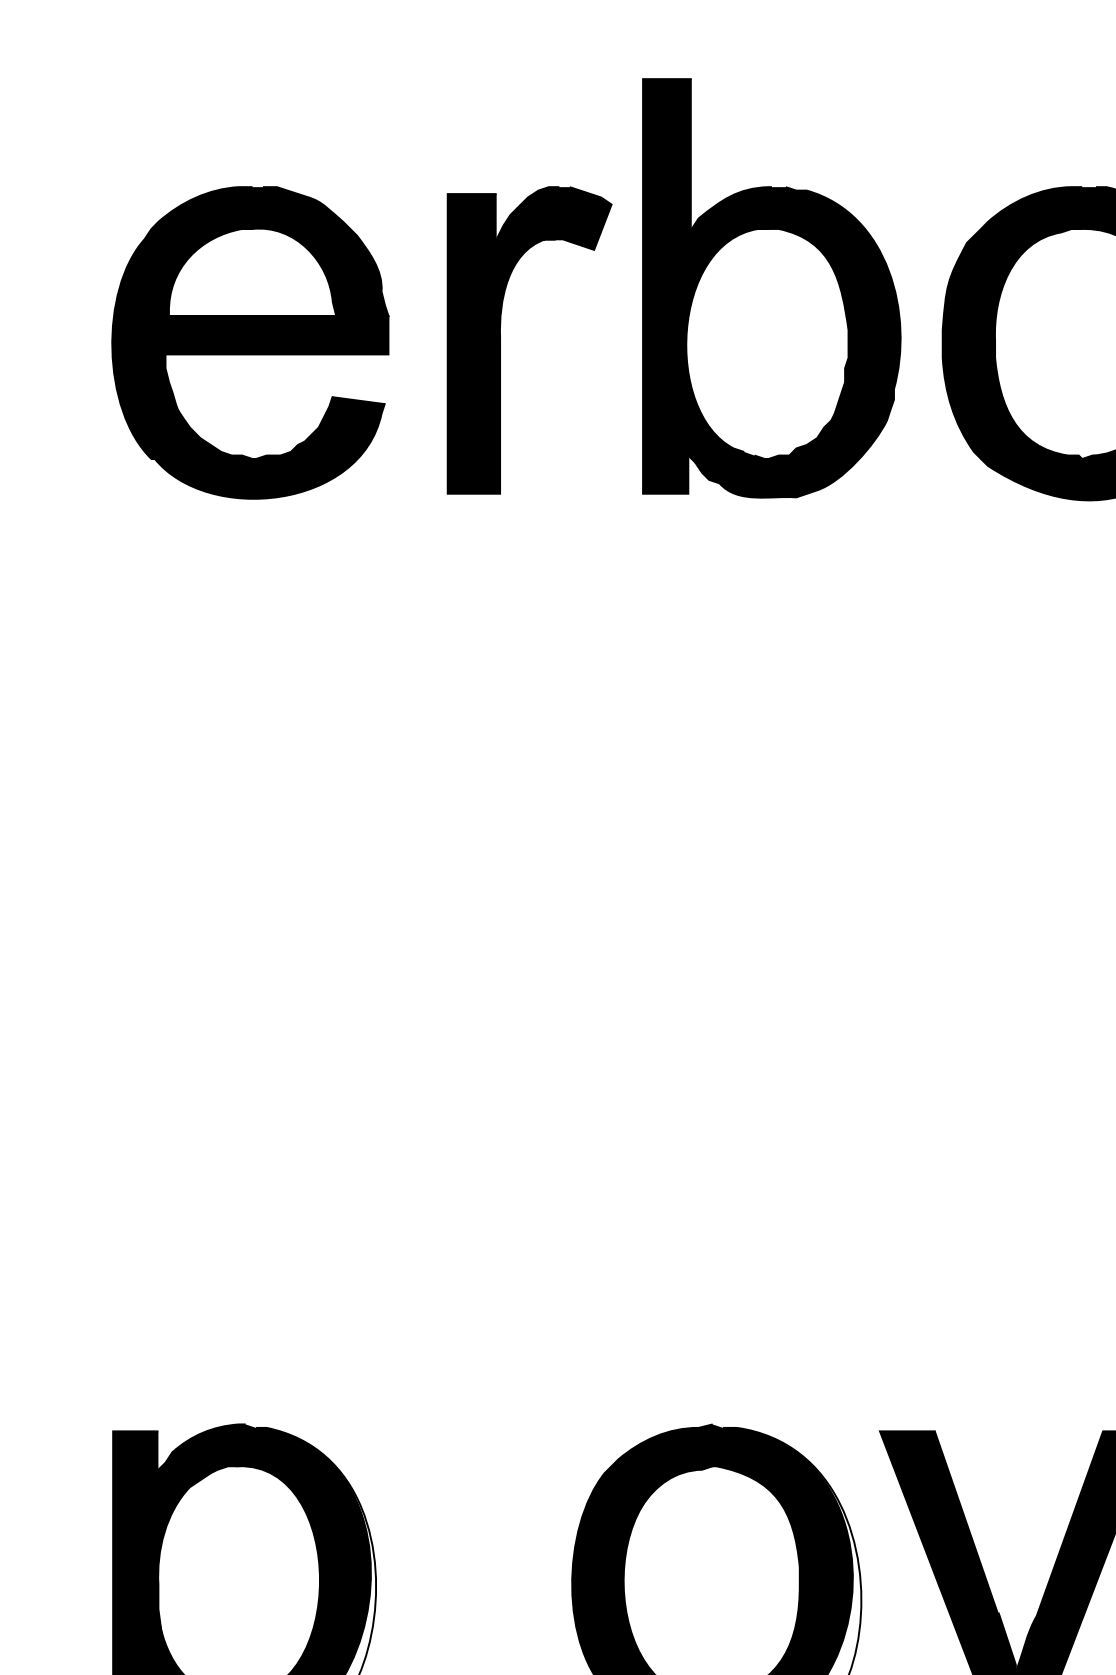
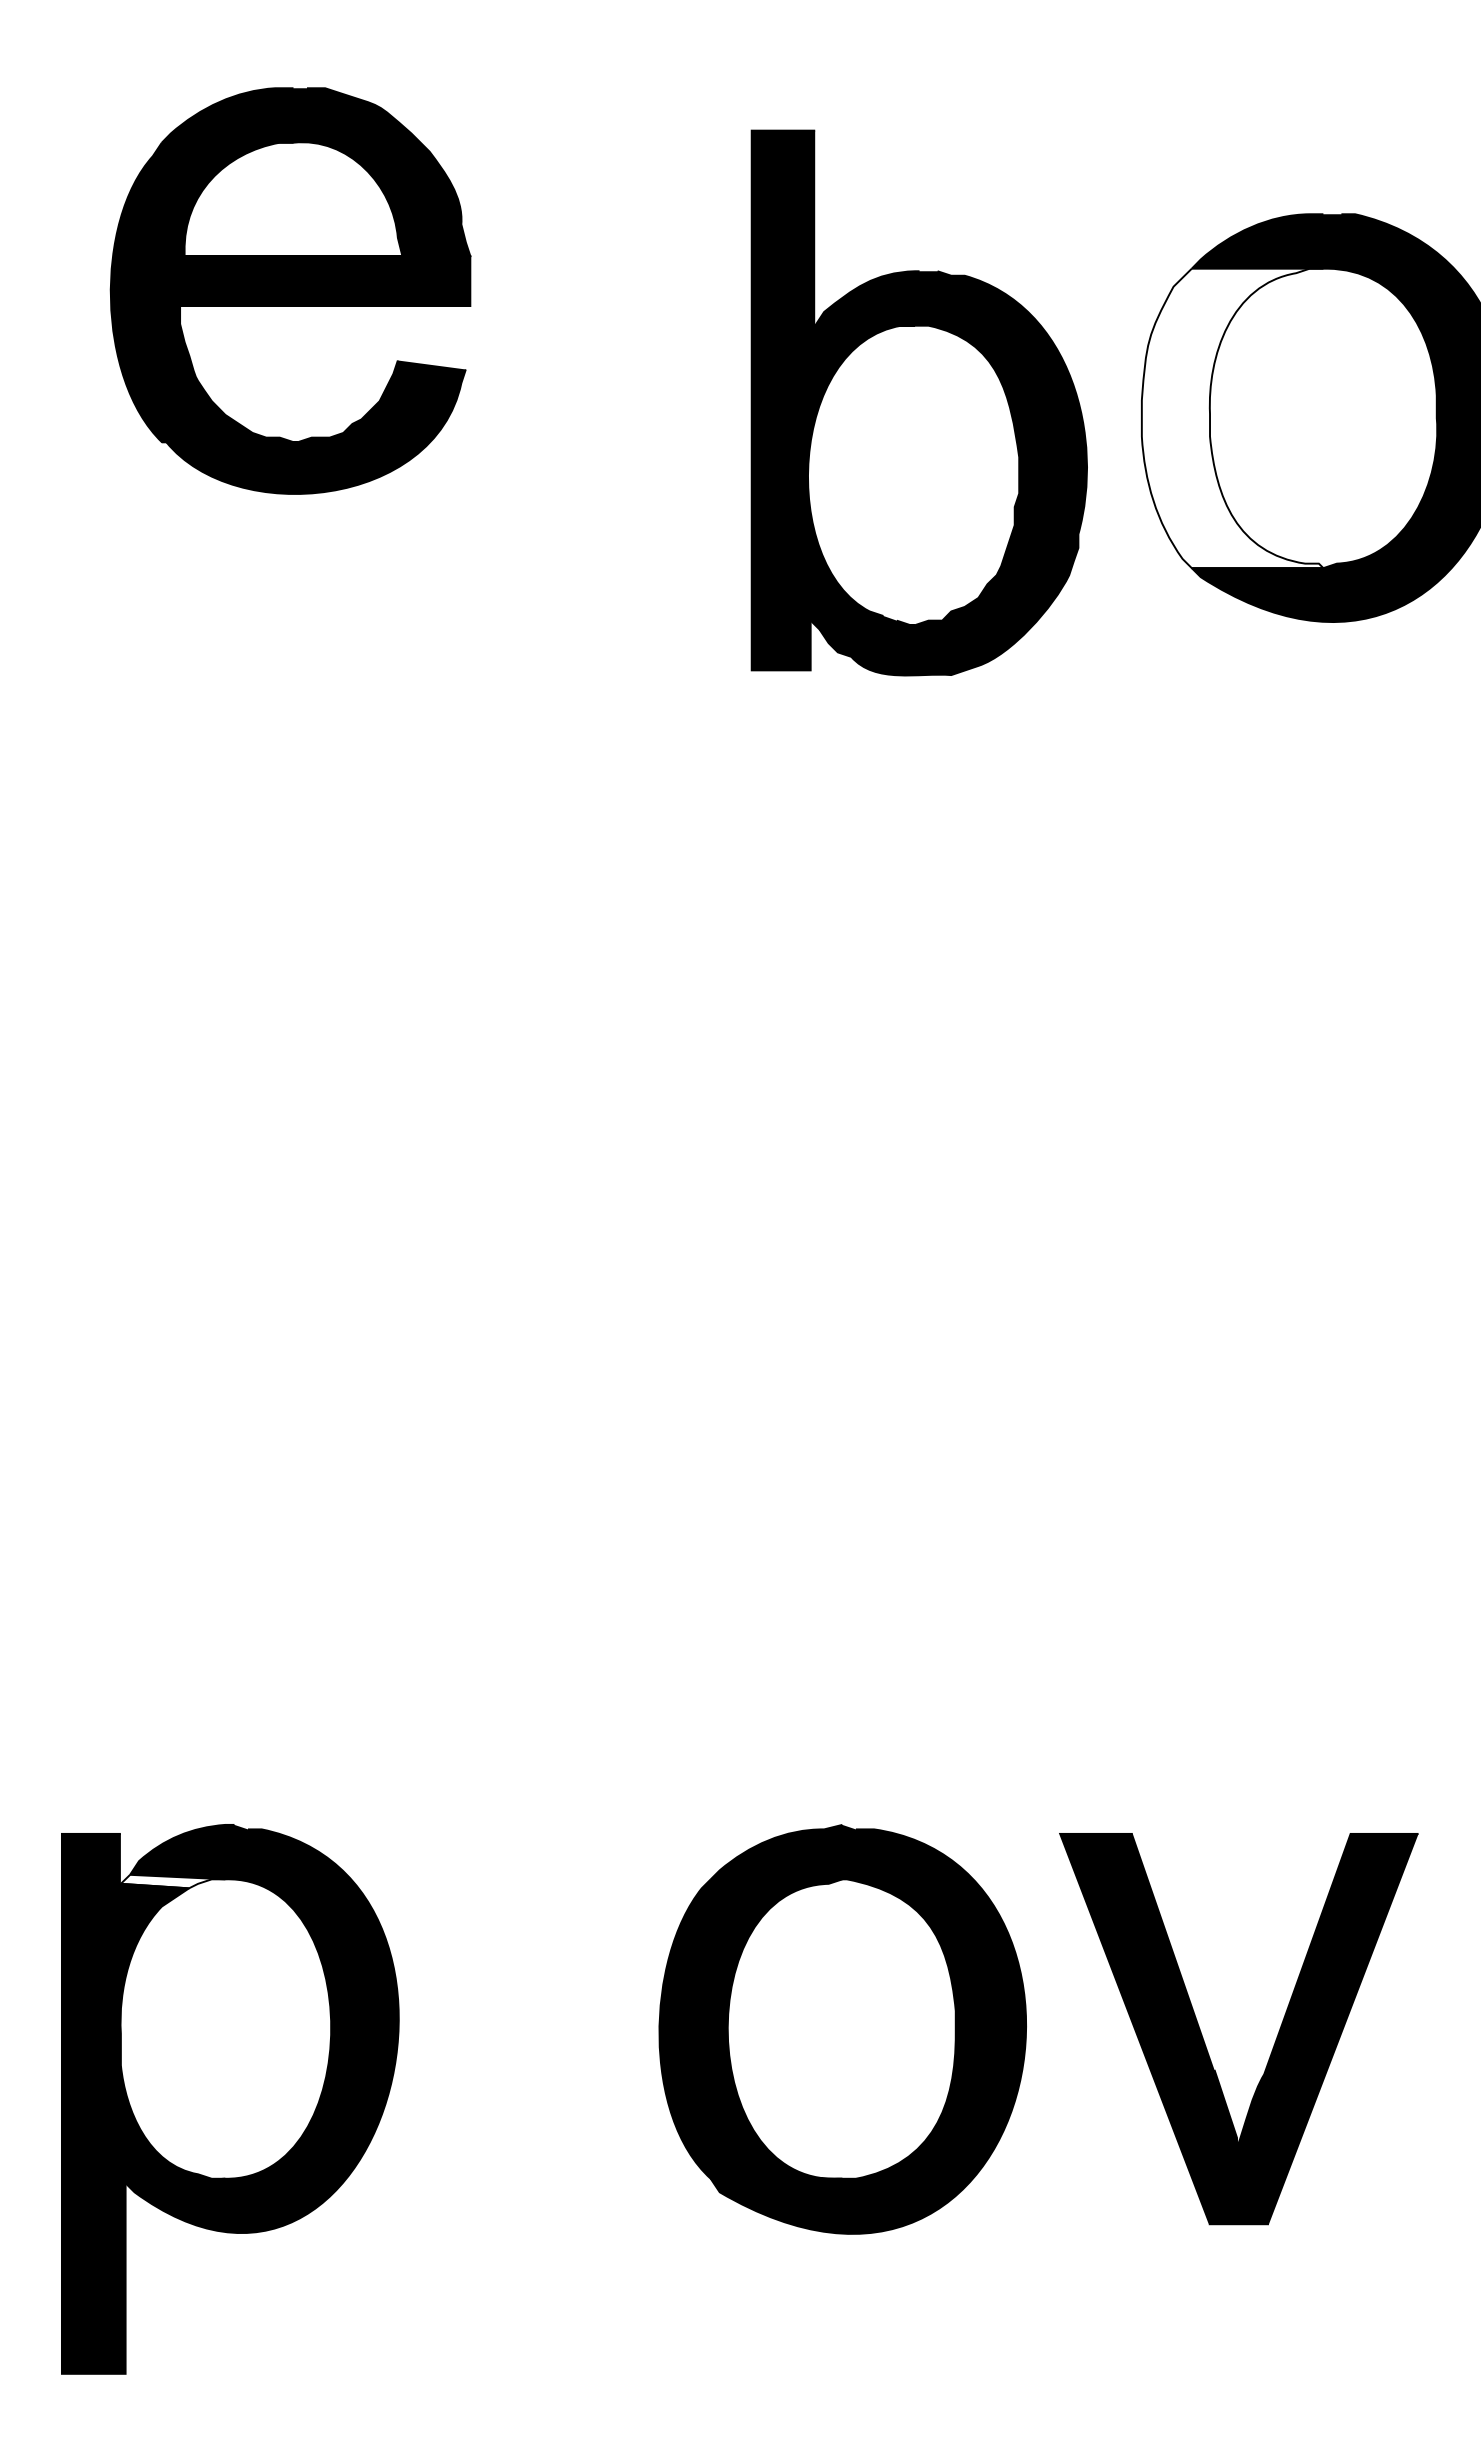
part: (771, 287) -> (918, 402), moved
part: (500, 340) -> (566, 413), removed
part: (250, 342) -> (290, 290), moved
fill: (1012, 344) -> (1232, 418), removed
fill: (198, 1467) -> (172, 1881), removed

